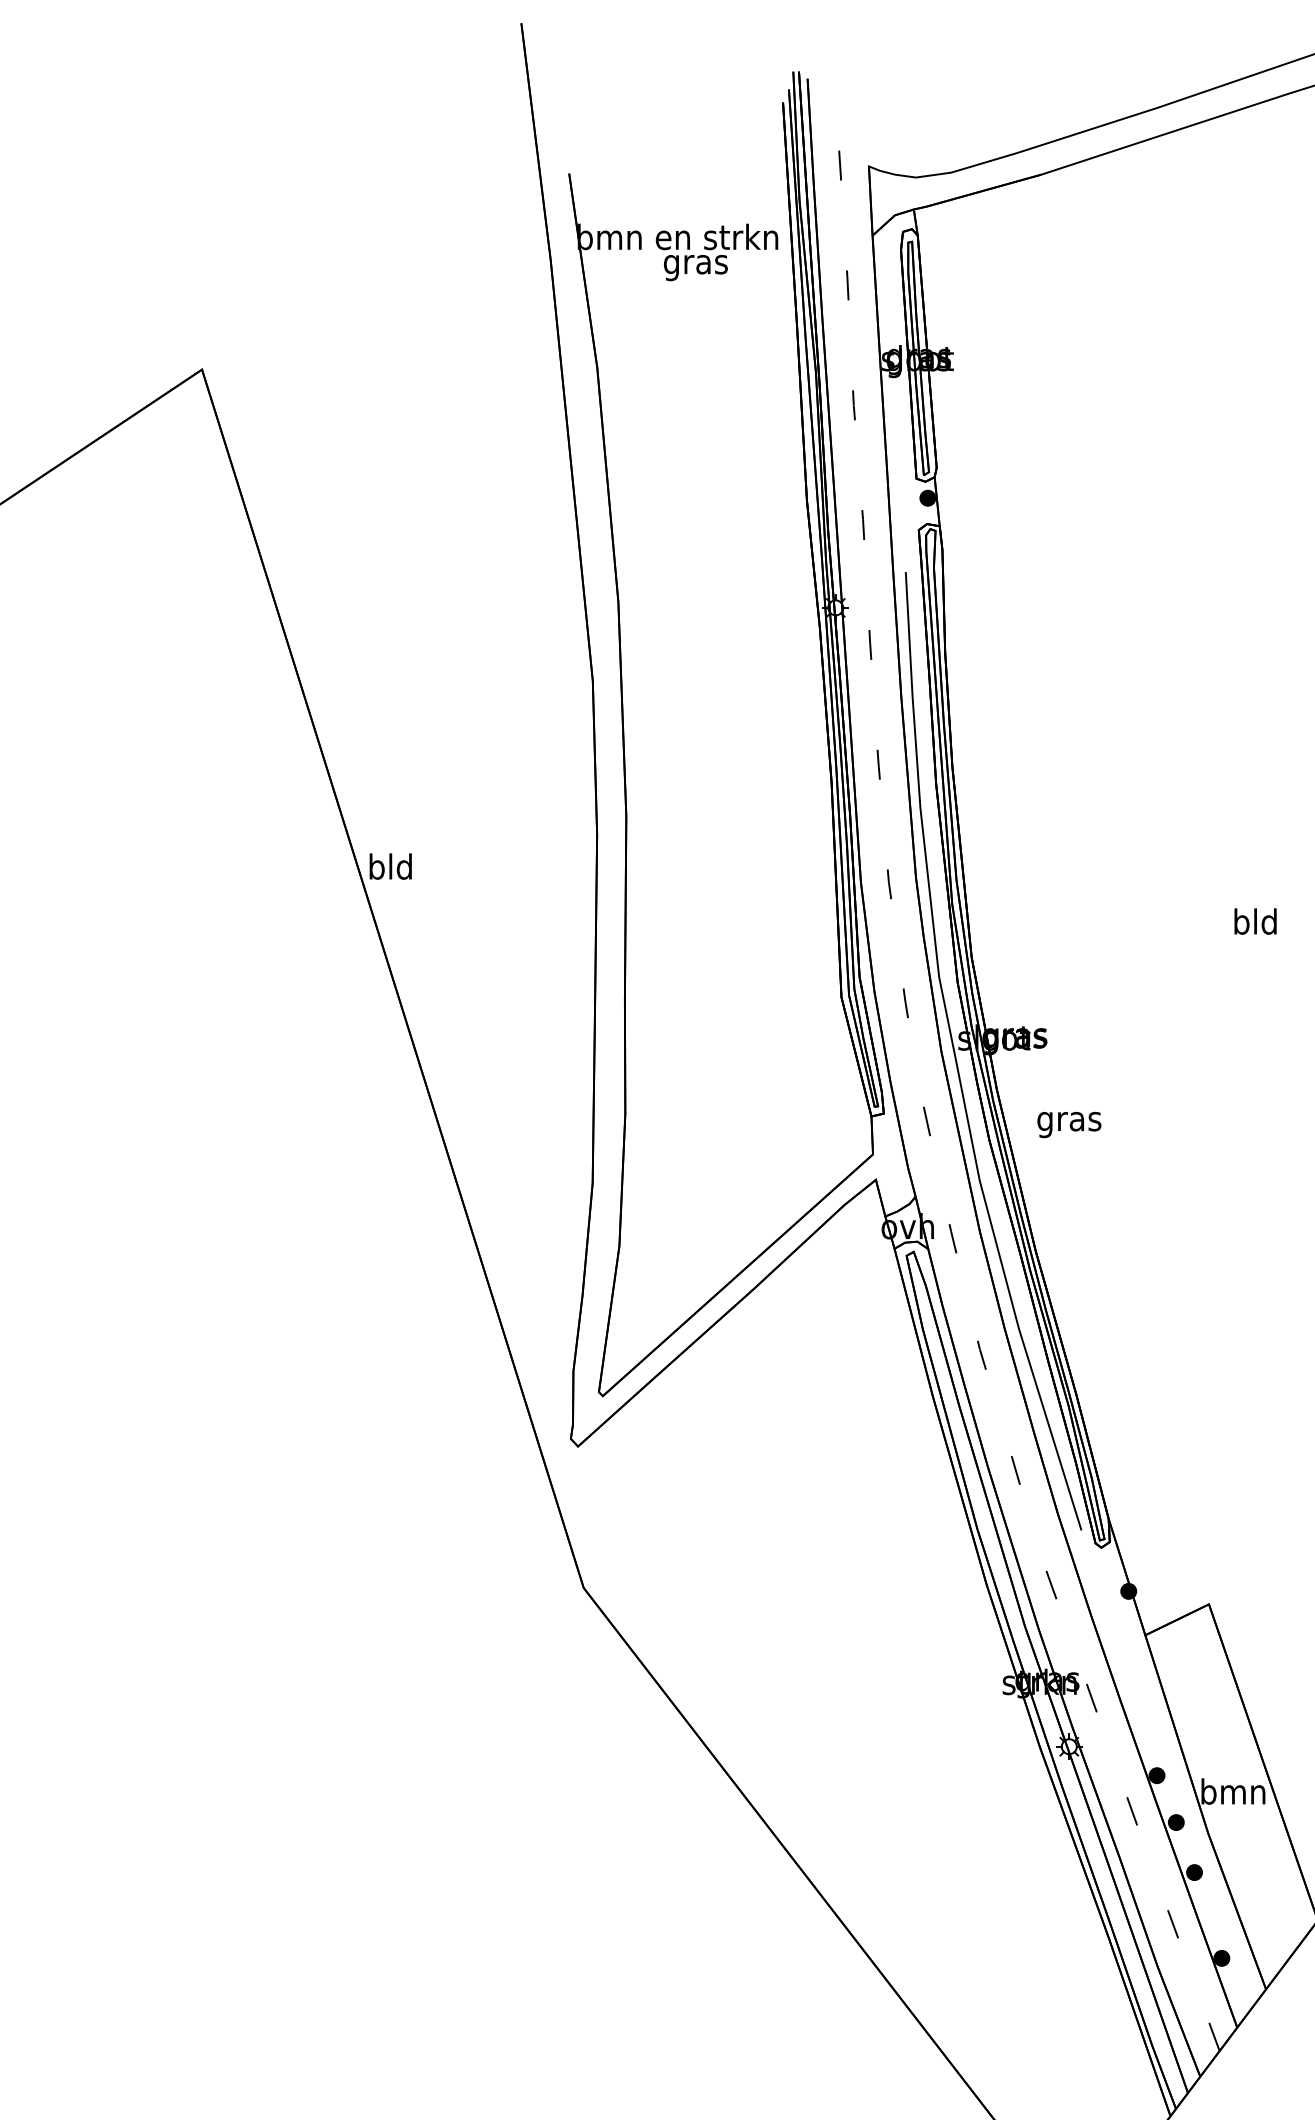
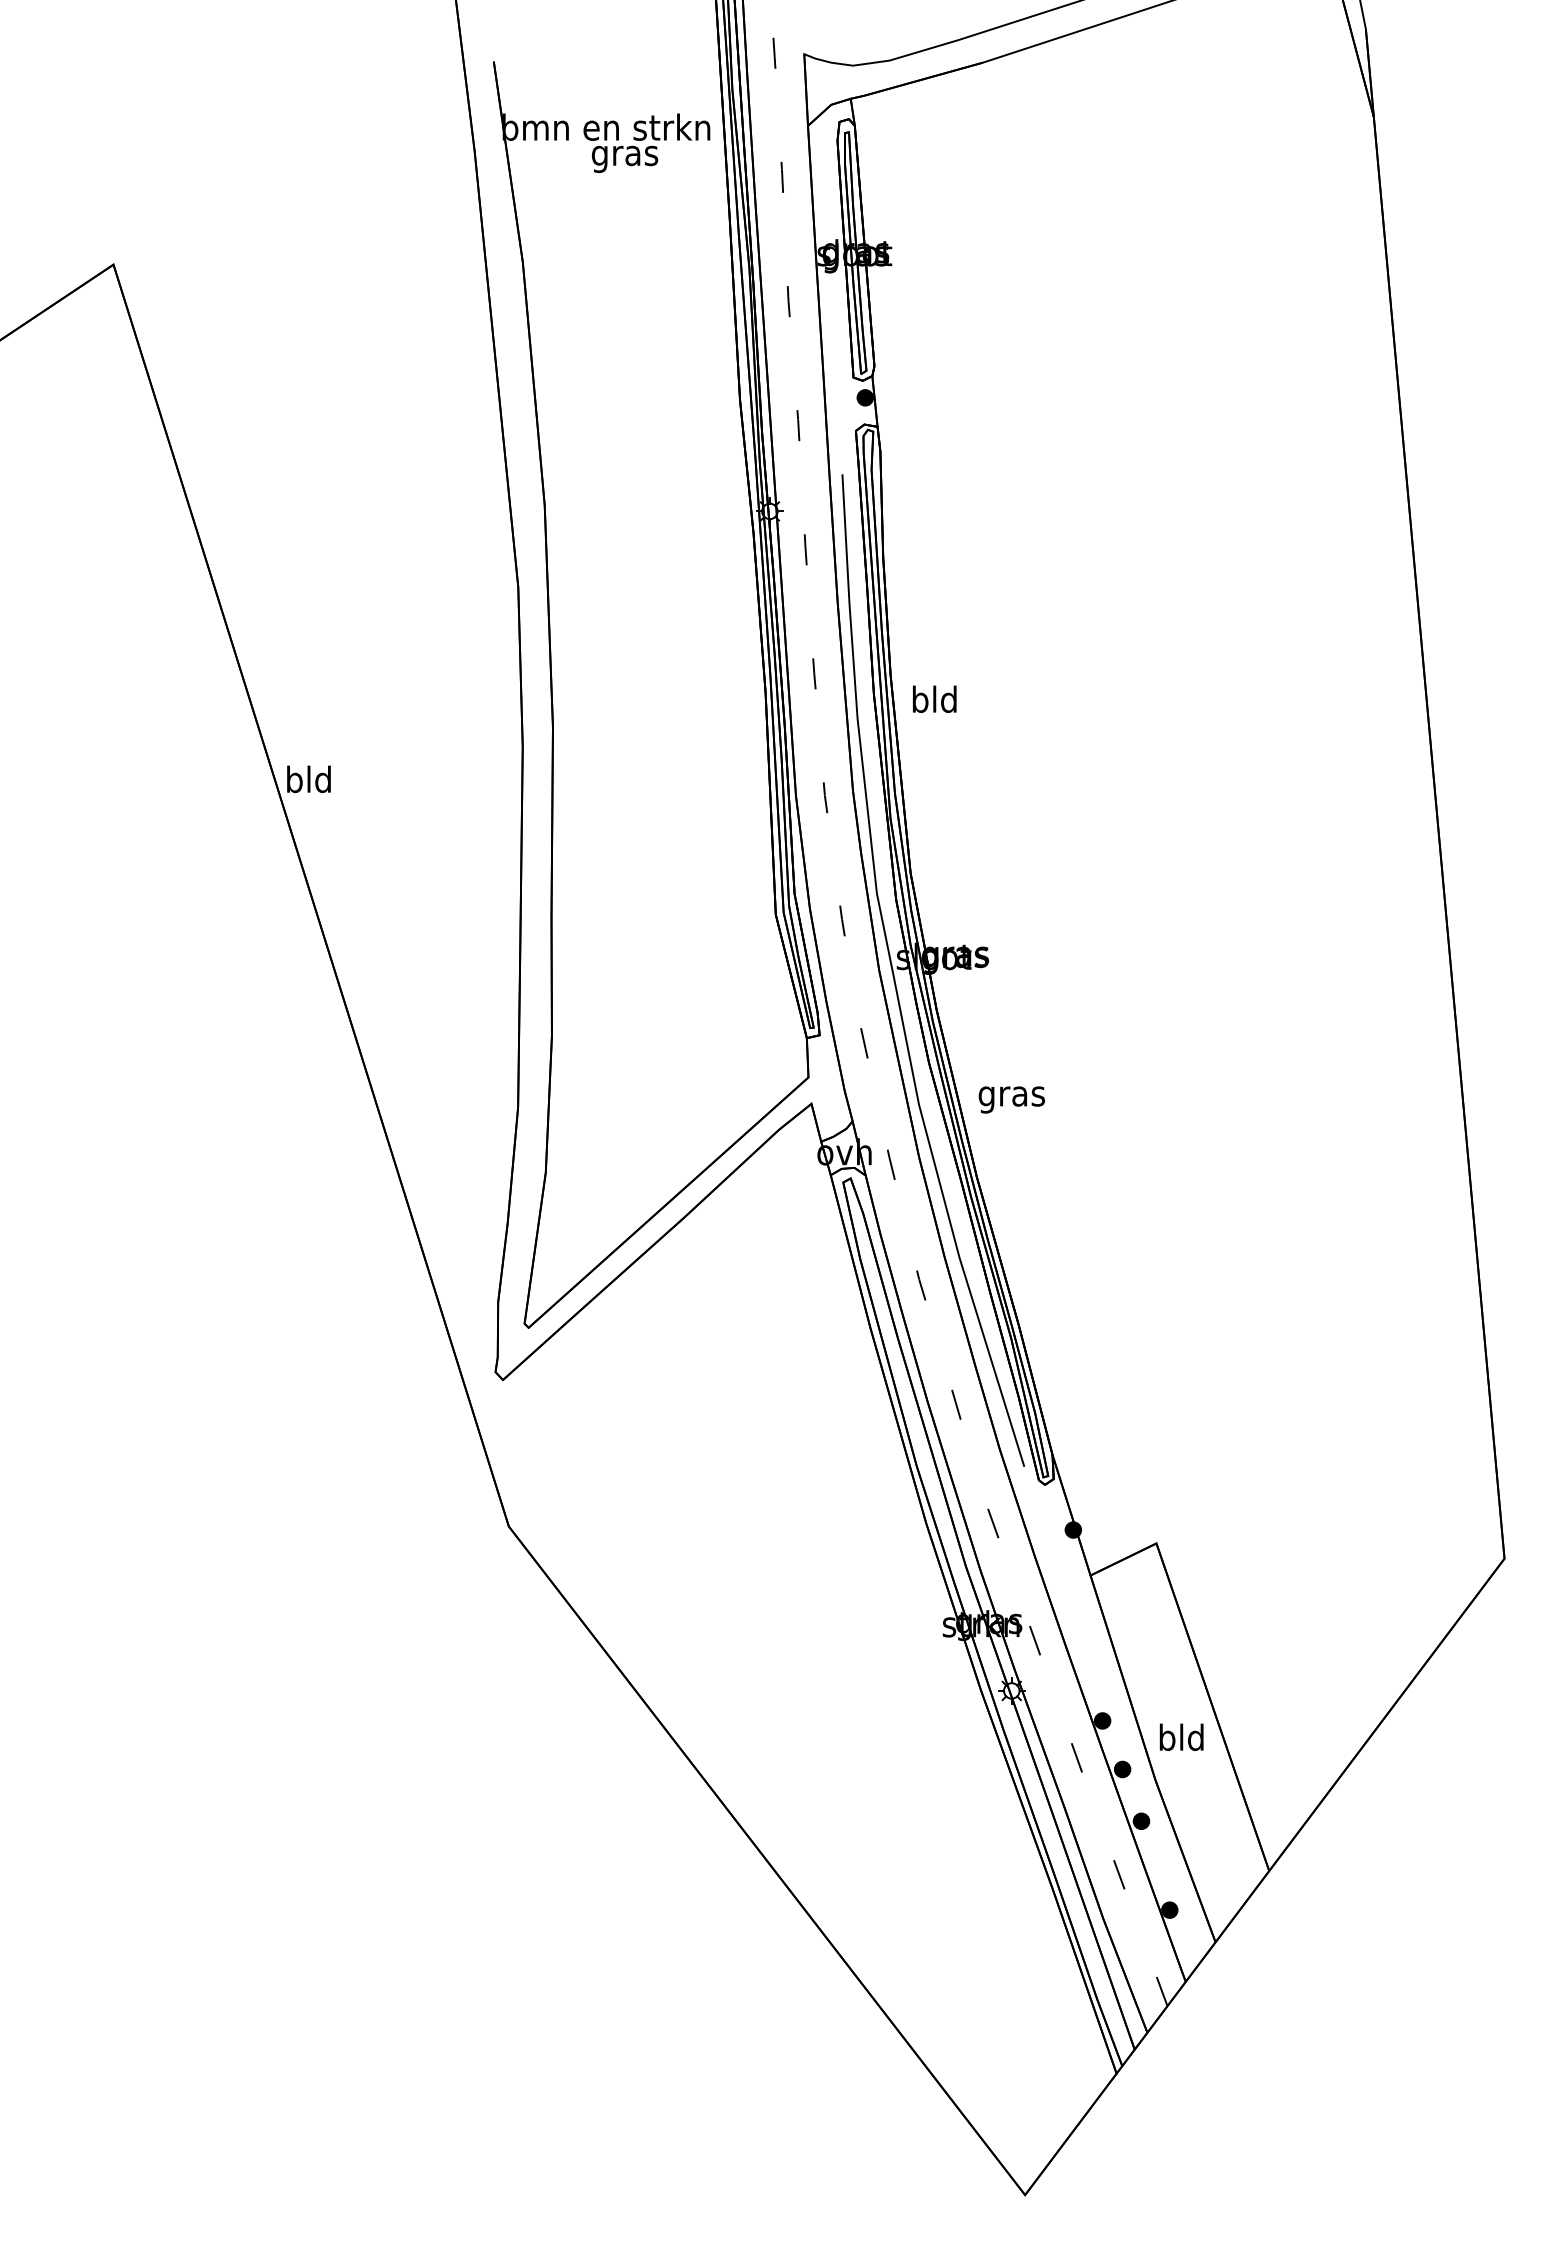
text: (1255, 920) -> (934, 698), moved
text: (1069, 1124) -> (1011, 1099), moved
text: (1233, 1791) -> (1181, 1737), bmn -> bld

